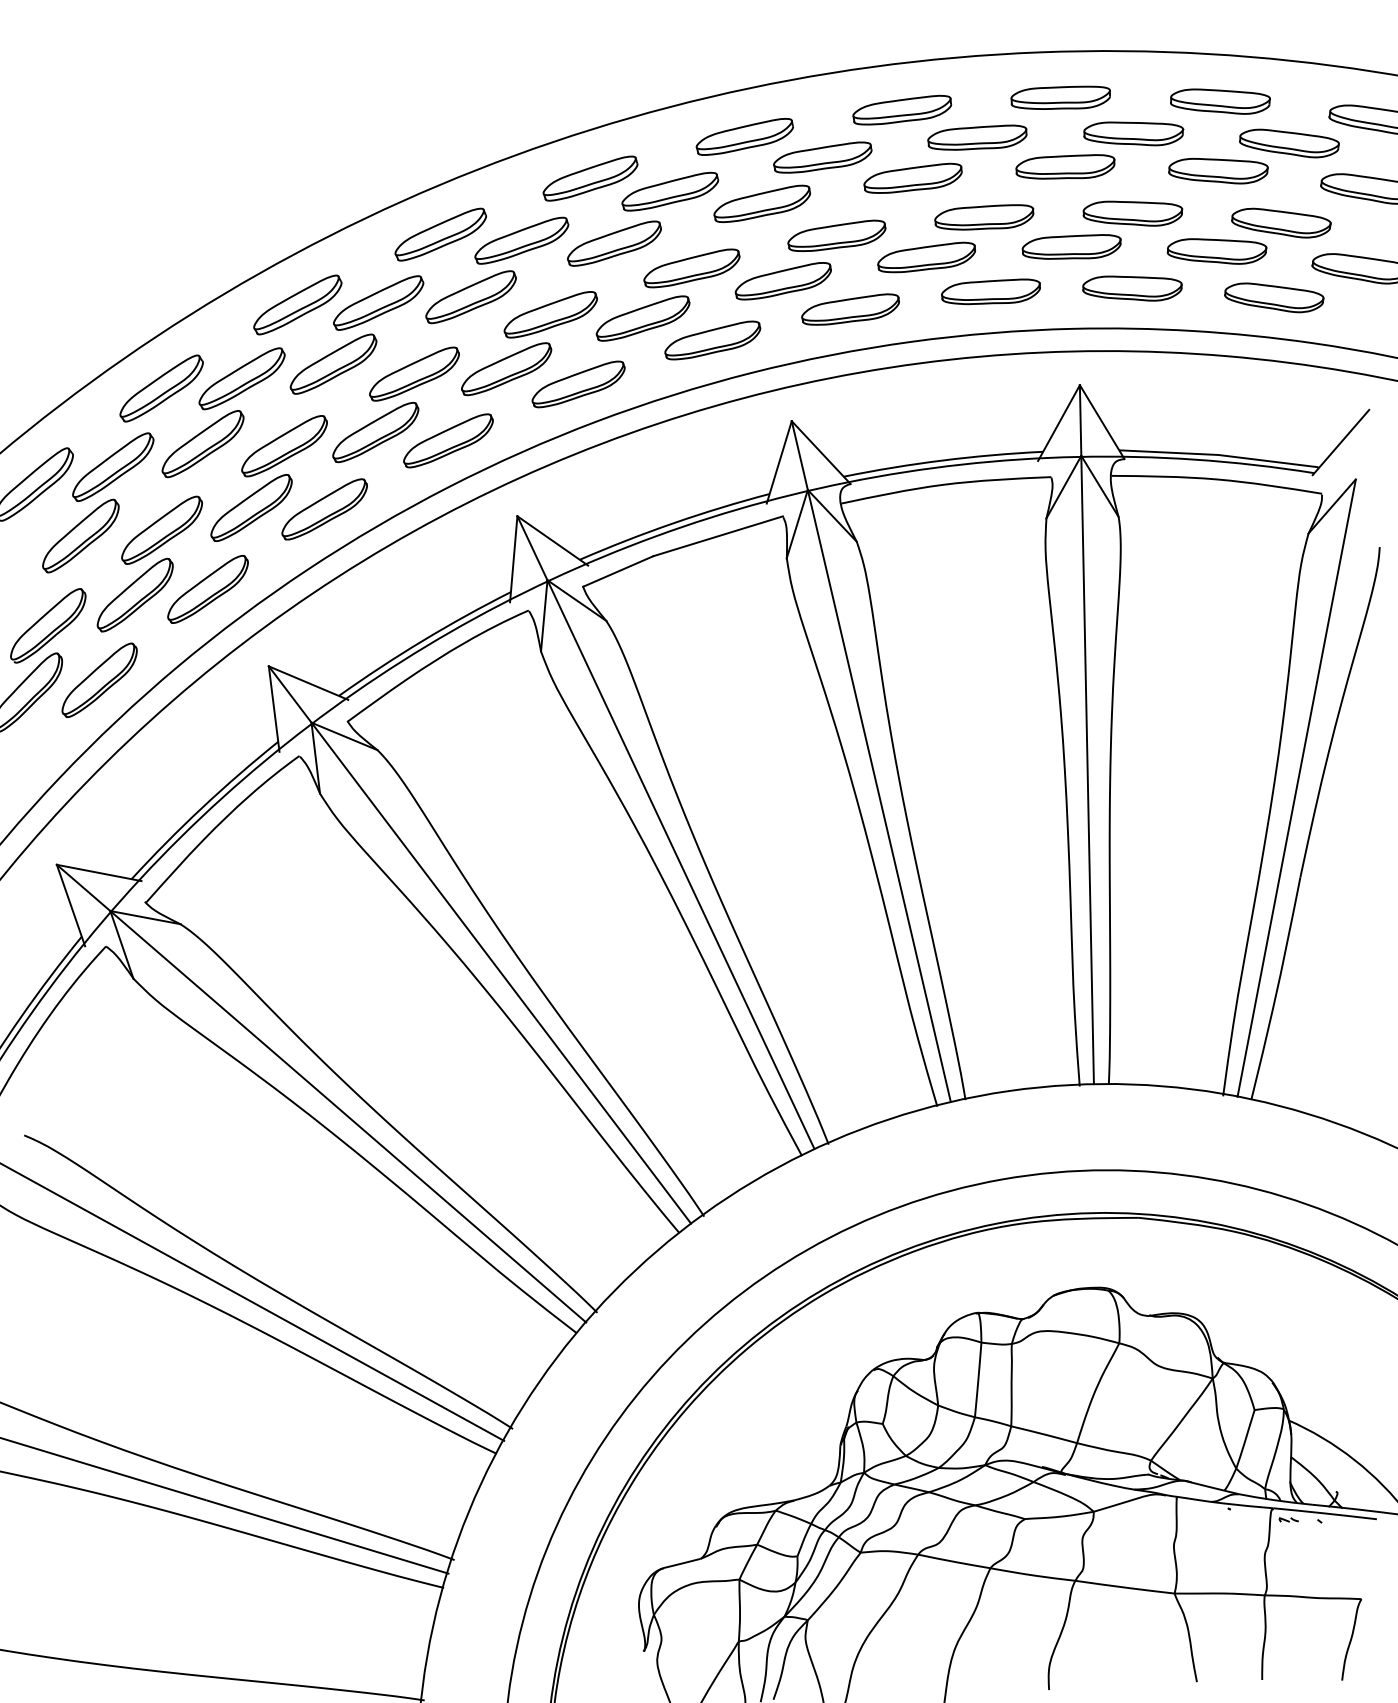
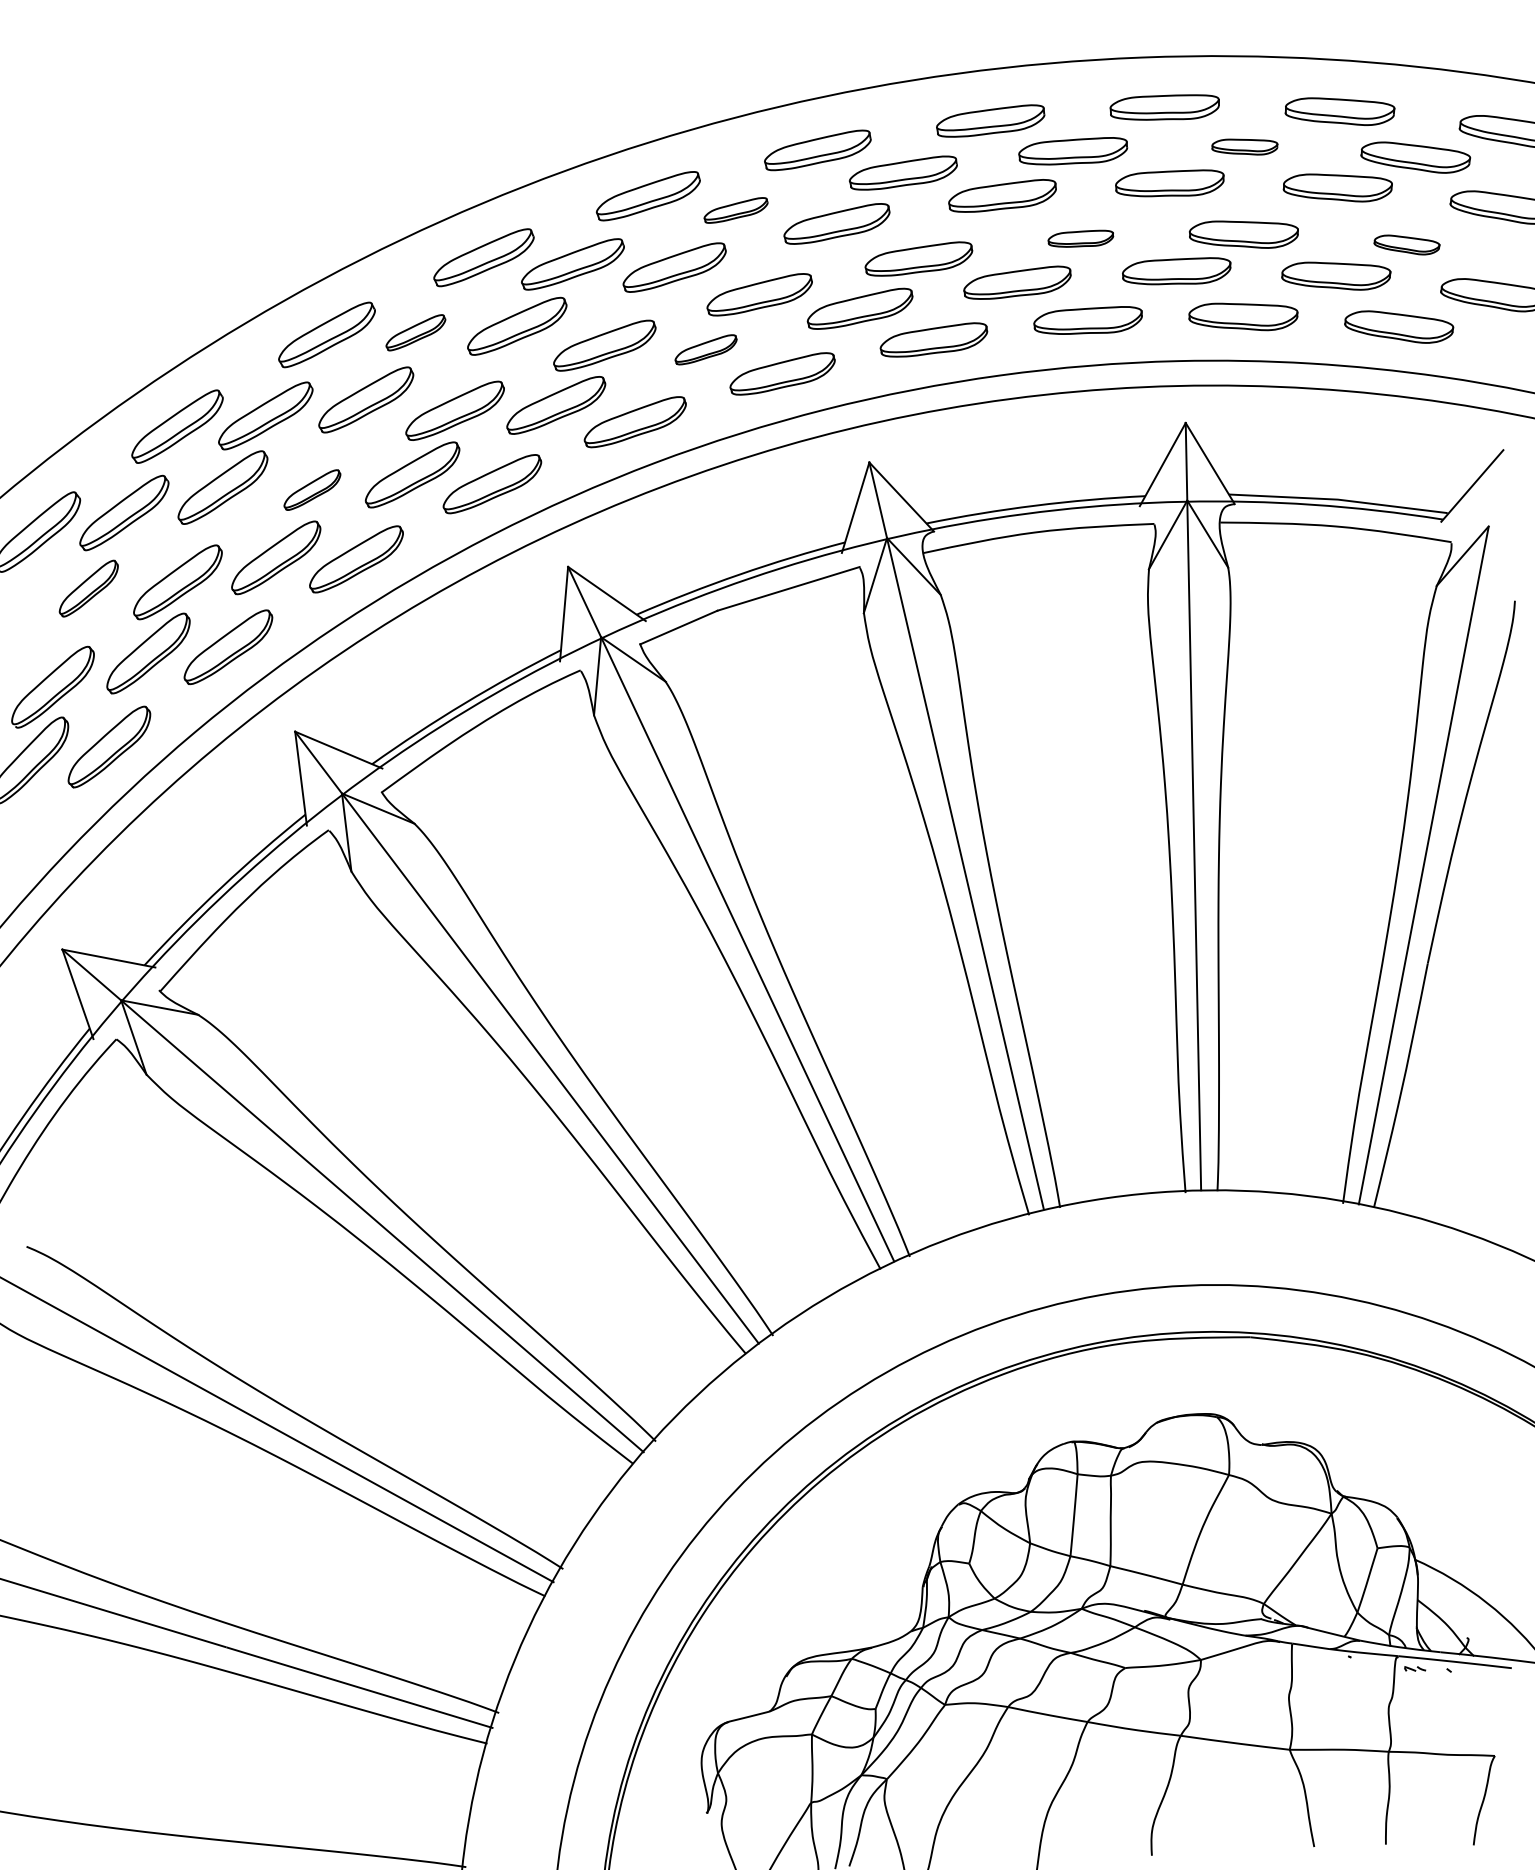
part: (1133, 133) -> (1244, 146), size x0.6
part: (670, 191) -> (736, 210), size x0.6
part: (984, 217) -> (1080, 238), size x0.6
part: (1281, 222) -> (1407, 244), size x0.6
part: (378, 302) -> (415, 332), size x0.6
part: (642, 318) -> (705, 349), size x0.6
part: (284, 446) -> (312, 490), size x0.6
part: (80, 535) -> (88, 588), size x0.7

